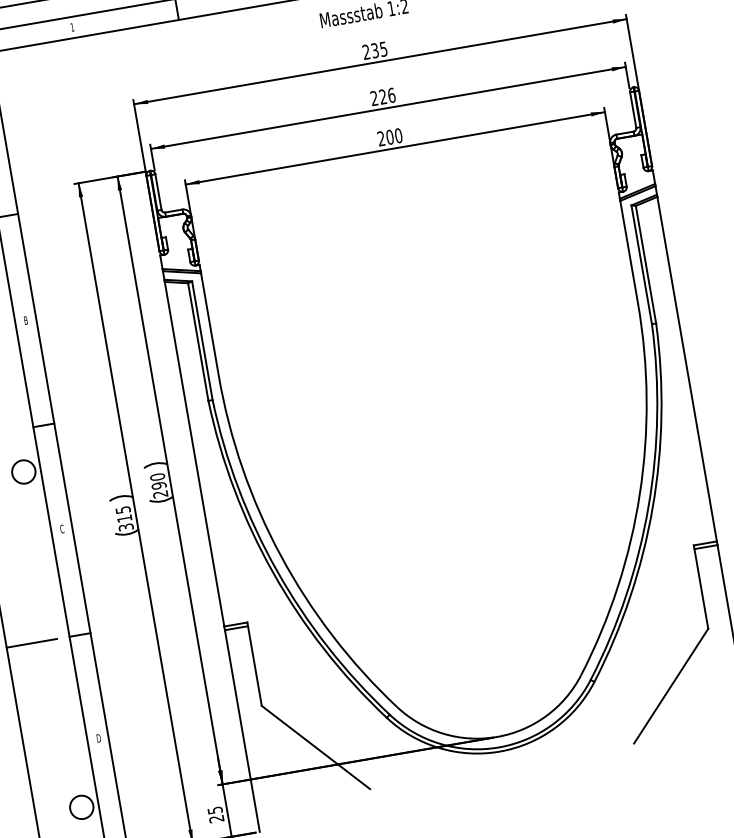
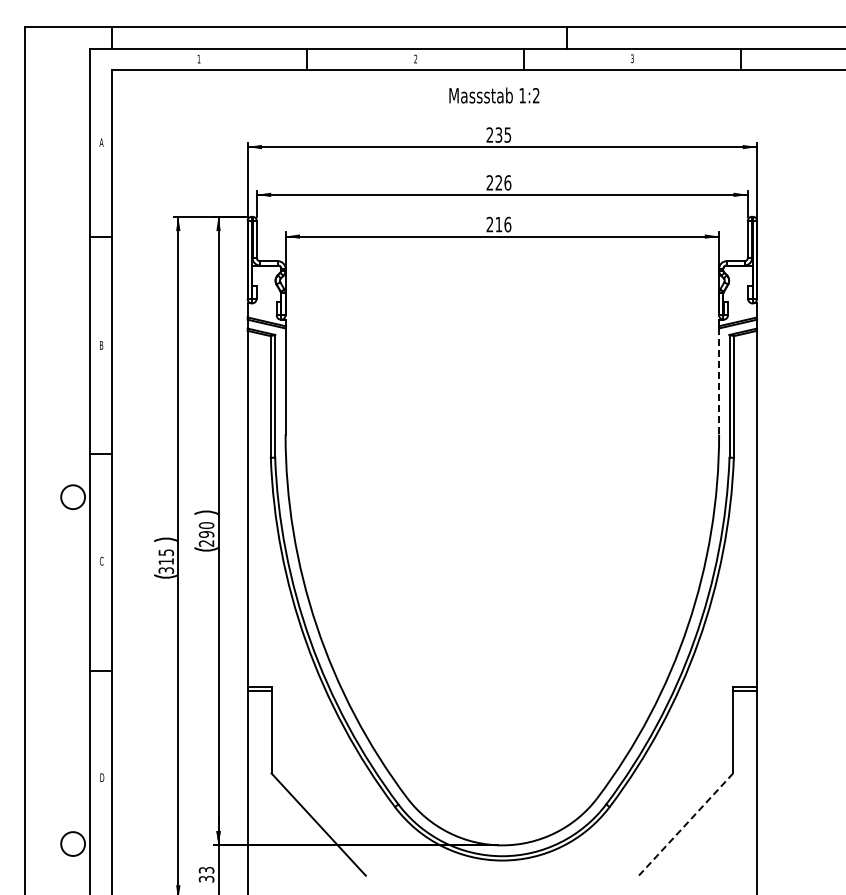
text: (394, 136) -> (503, 224), 200 -> 216
line: (629, 253) -> (719, 382), solid -> dashed
line: (31, 643) -> (51, 670), removed
line: (671, 686) -> (686, 824), solid -> dashed
text: (215, 814) -> (206, 874), 25 -> 33

